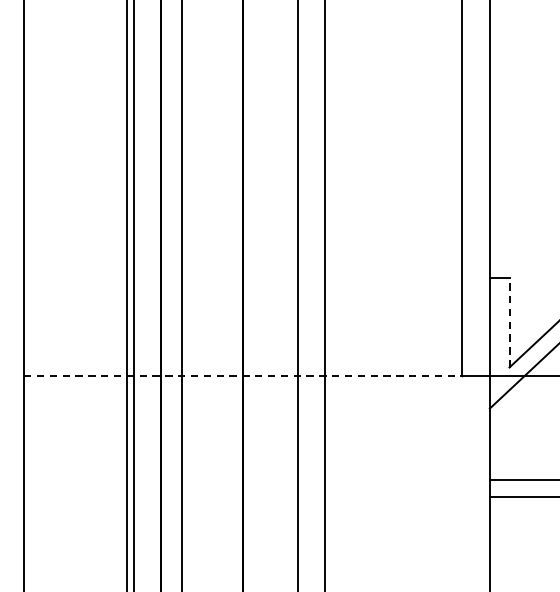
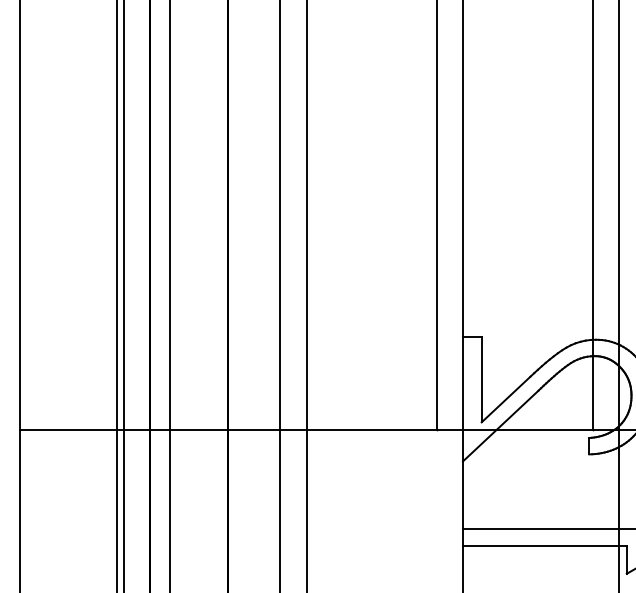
line: (509, 322) -> (481, 379), dashed -> solid
line: (243, 376) -> (228, 430), dashed -> solid

